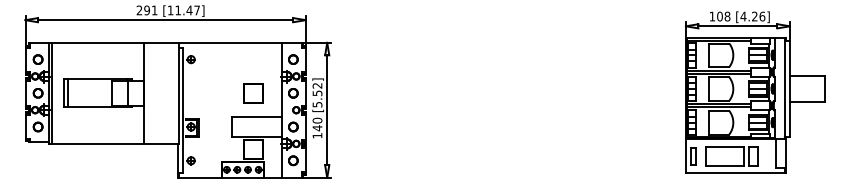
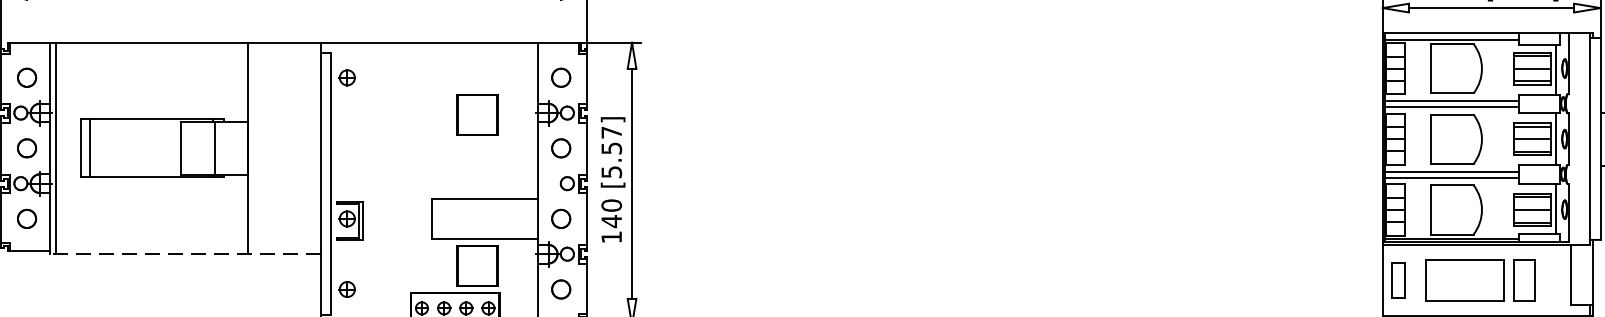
text: (317, 85) -> (611, 131), [5.52] -> [5.57]
part: (253, 93) -> (477, 115), moved
line: (113, 143) -> (184, 253), solid -> dashed

